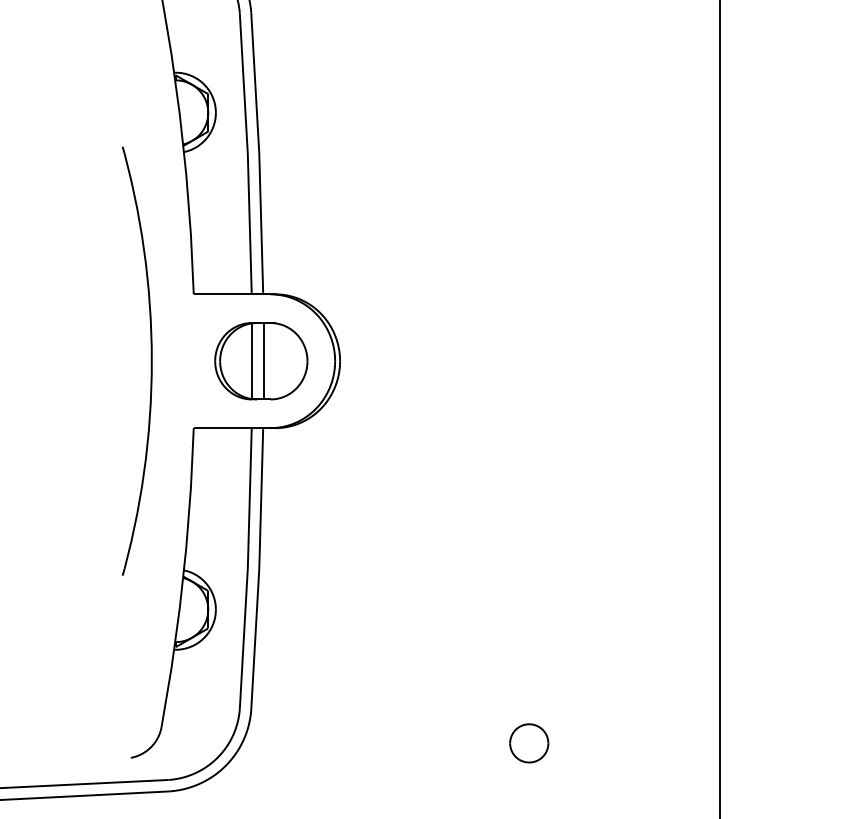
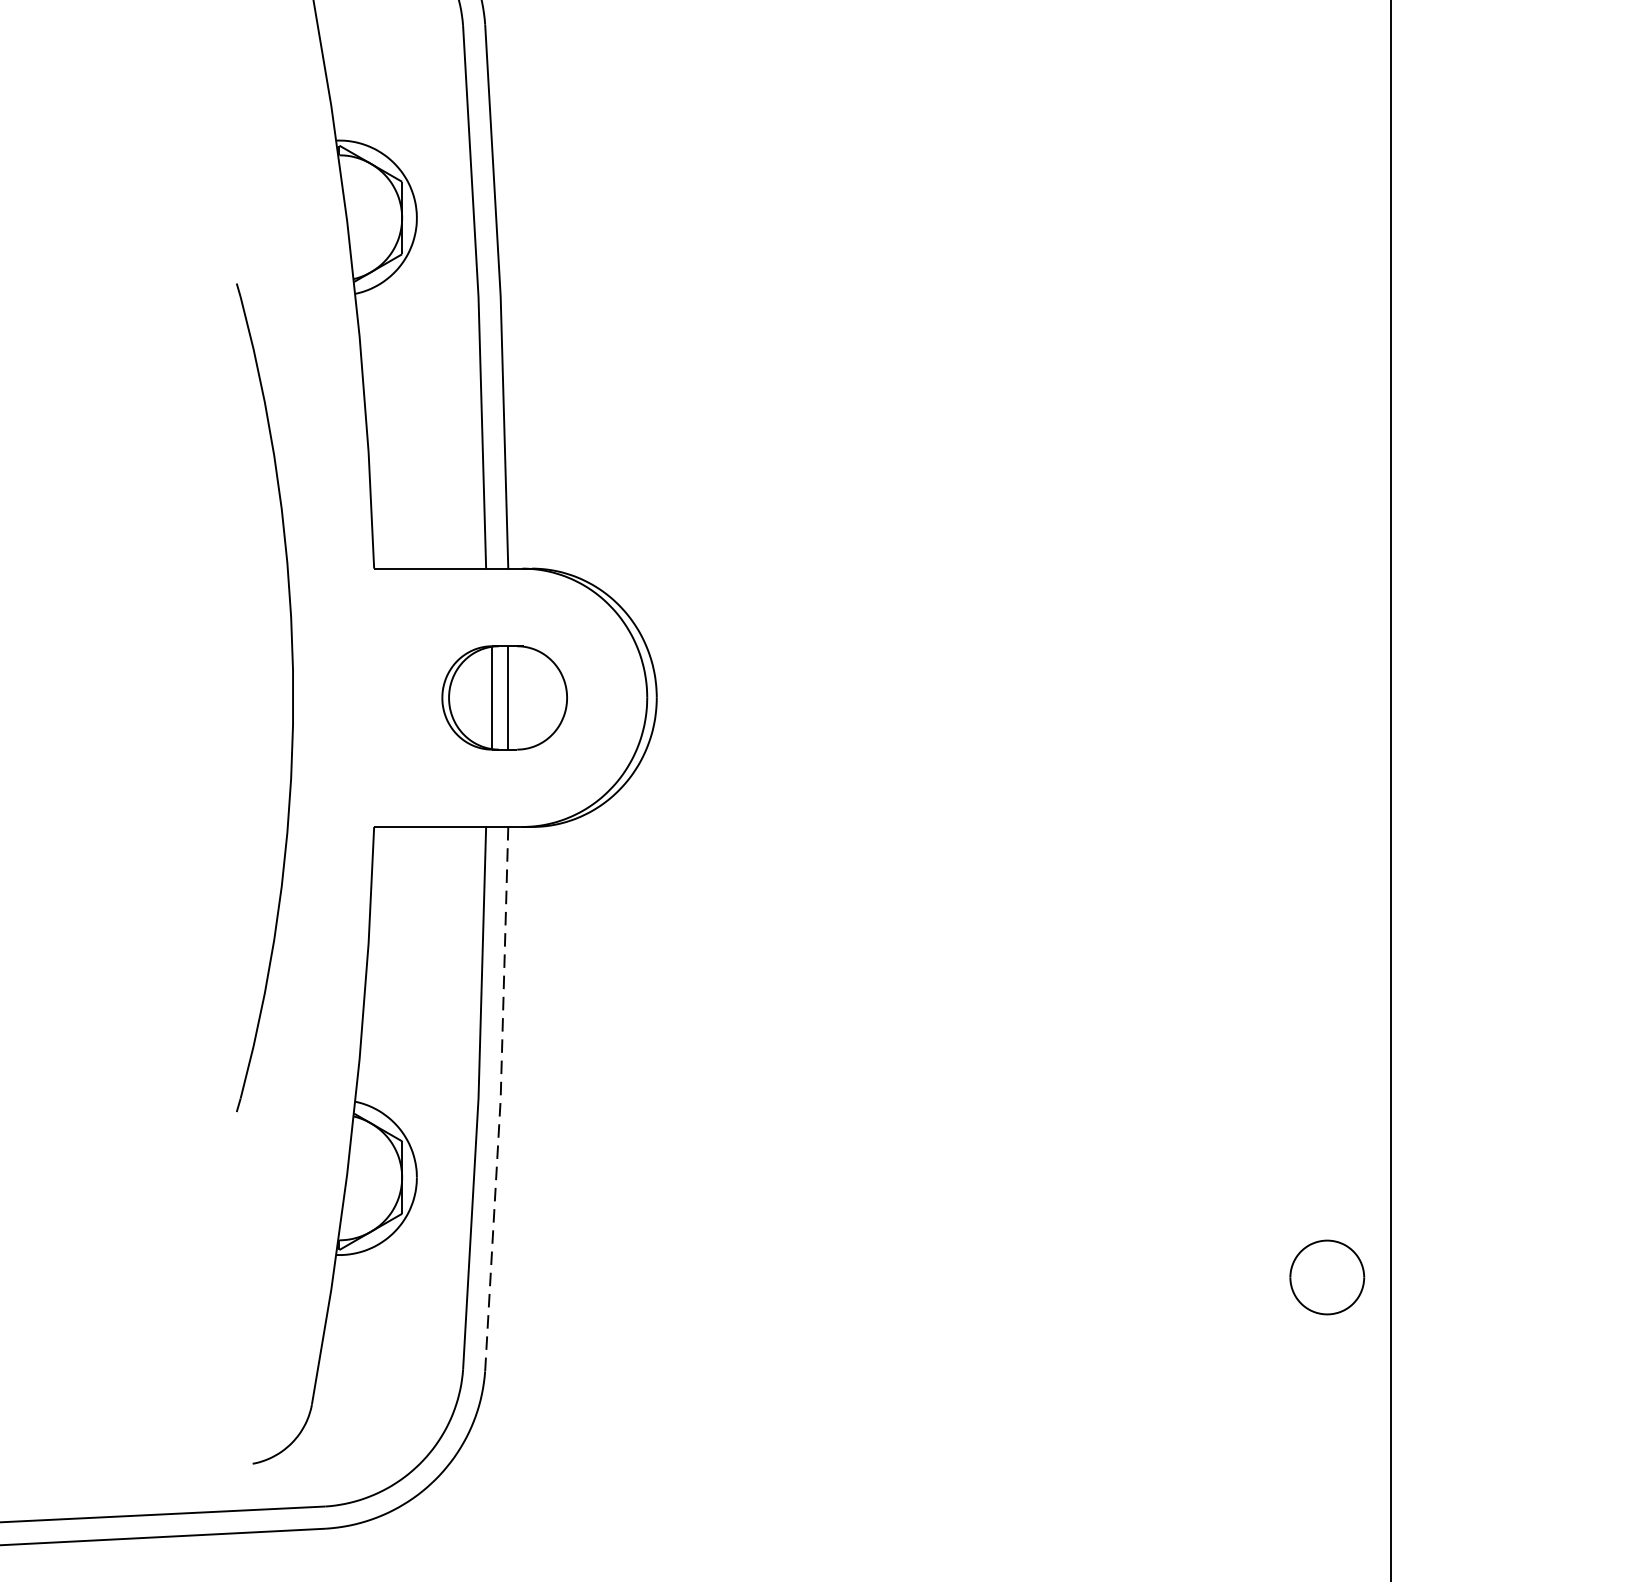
part: (261, 361) -> (504, 698), size x0.7
line: (259, 569) -> (501, 1100), solid -> dashed
part: (529, 743) -> (1327, 1277), moved

